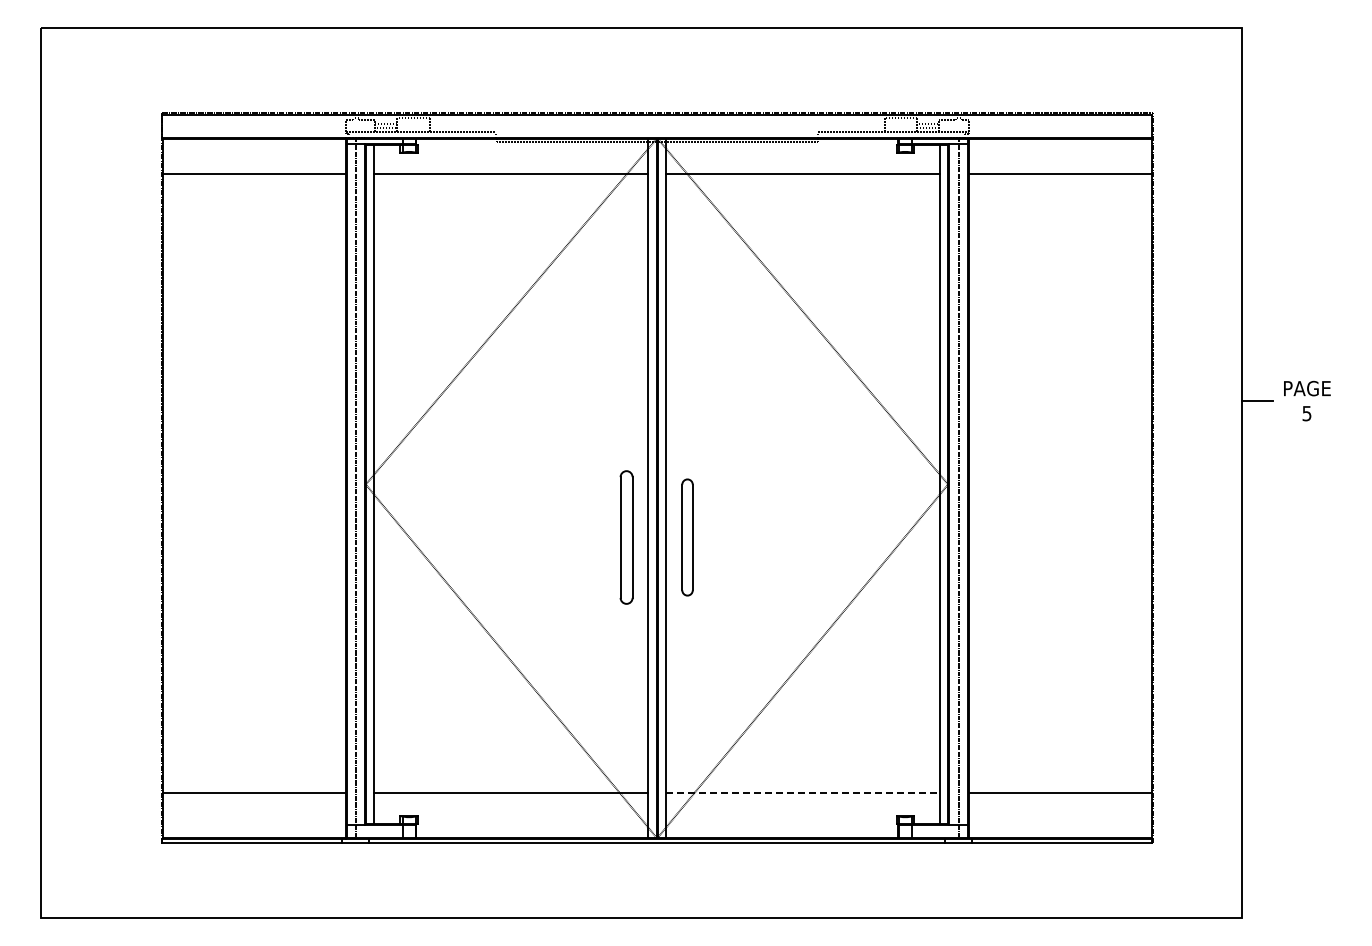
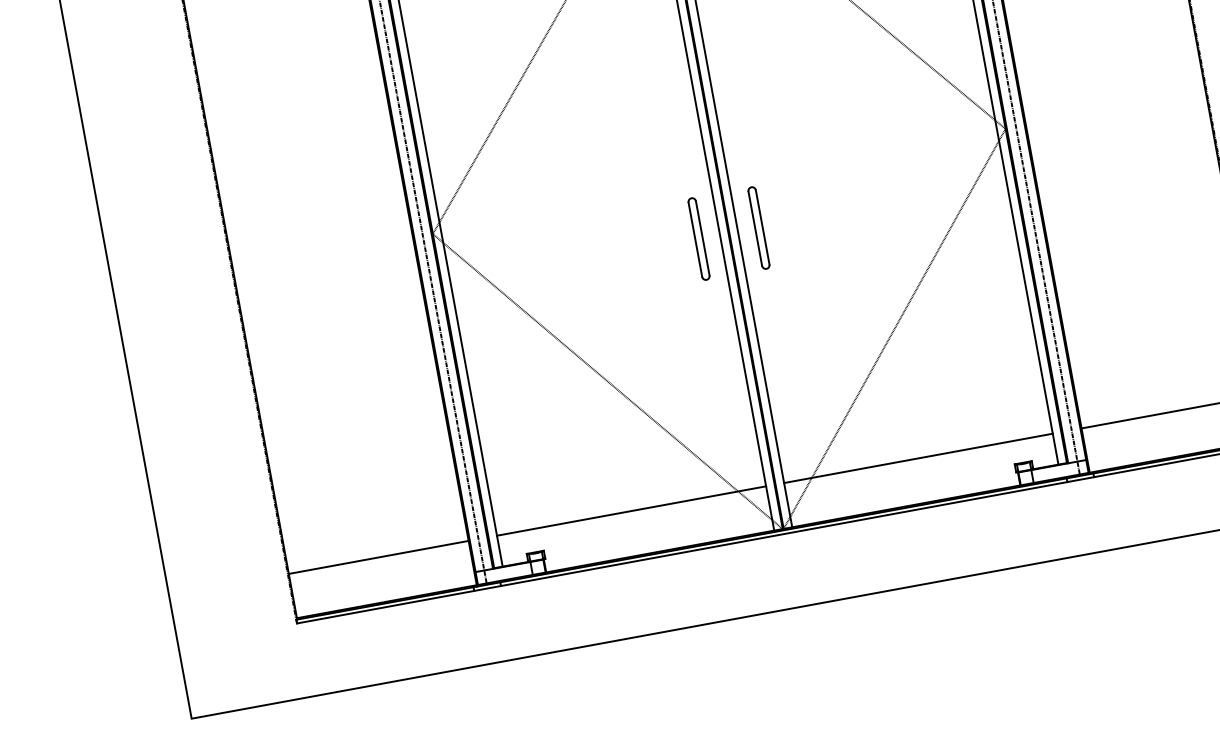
part: (626, 537) -> (698, 239), size x0.62
part: (687, 537) -> (758, 228), size x0.71
line: (802, 792) -> (917, 458), dashed -> solid

